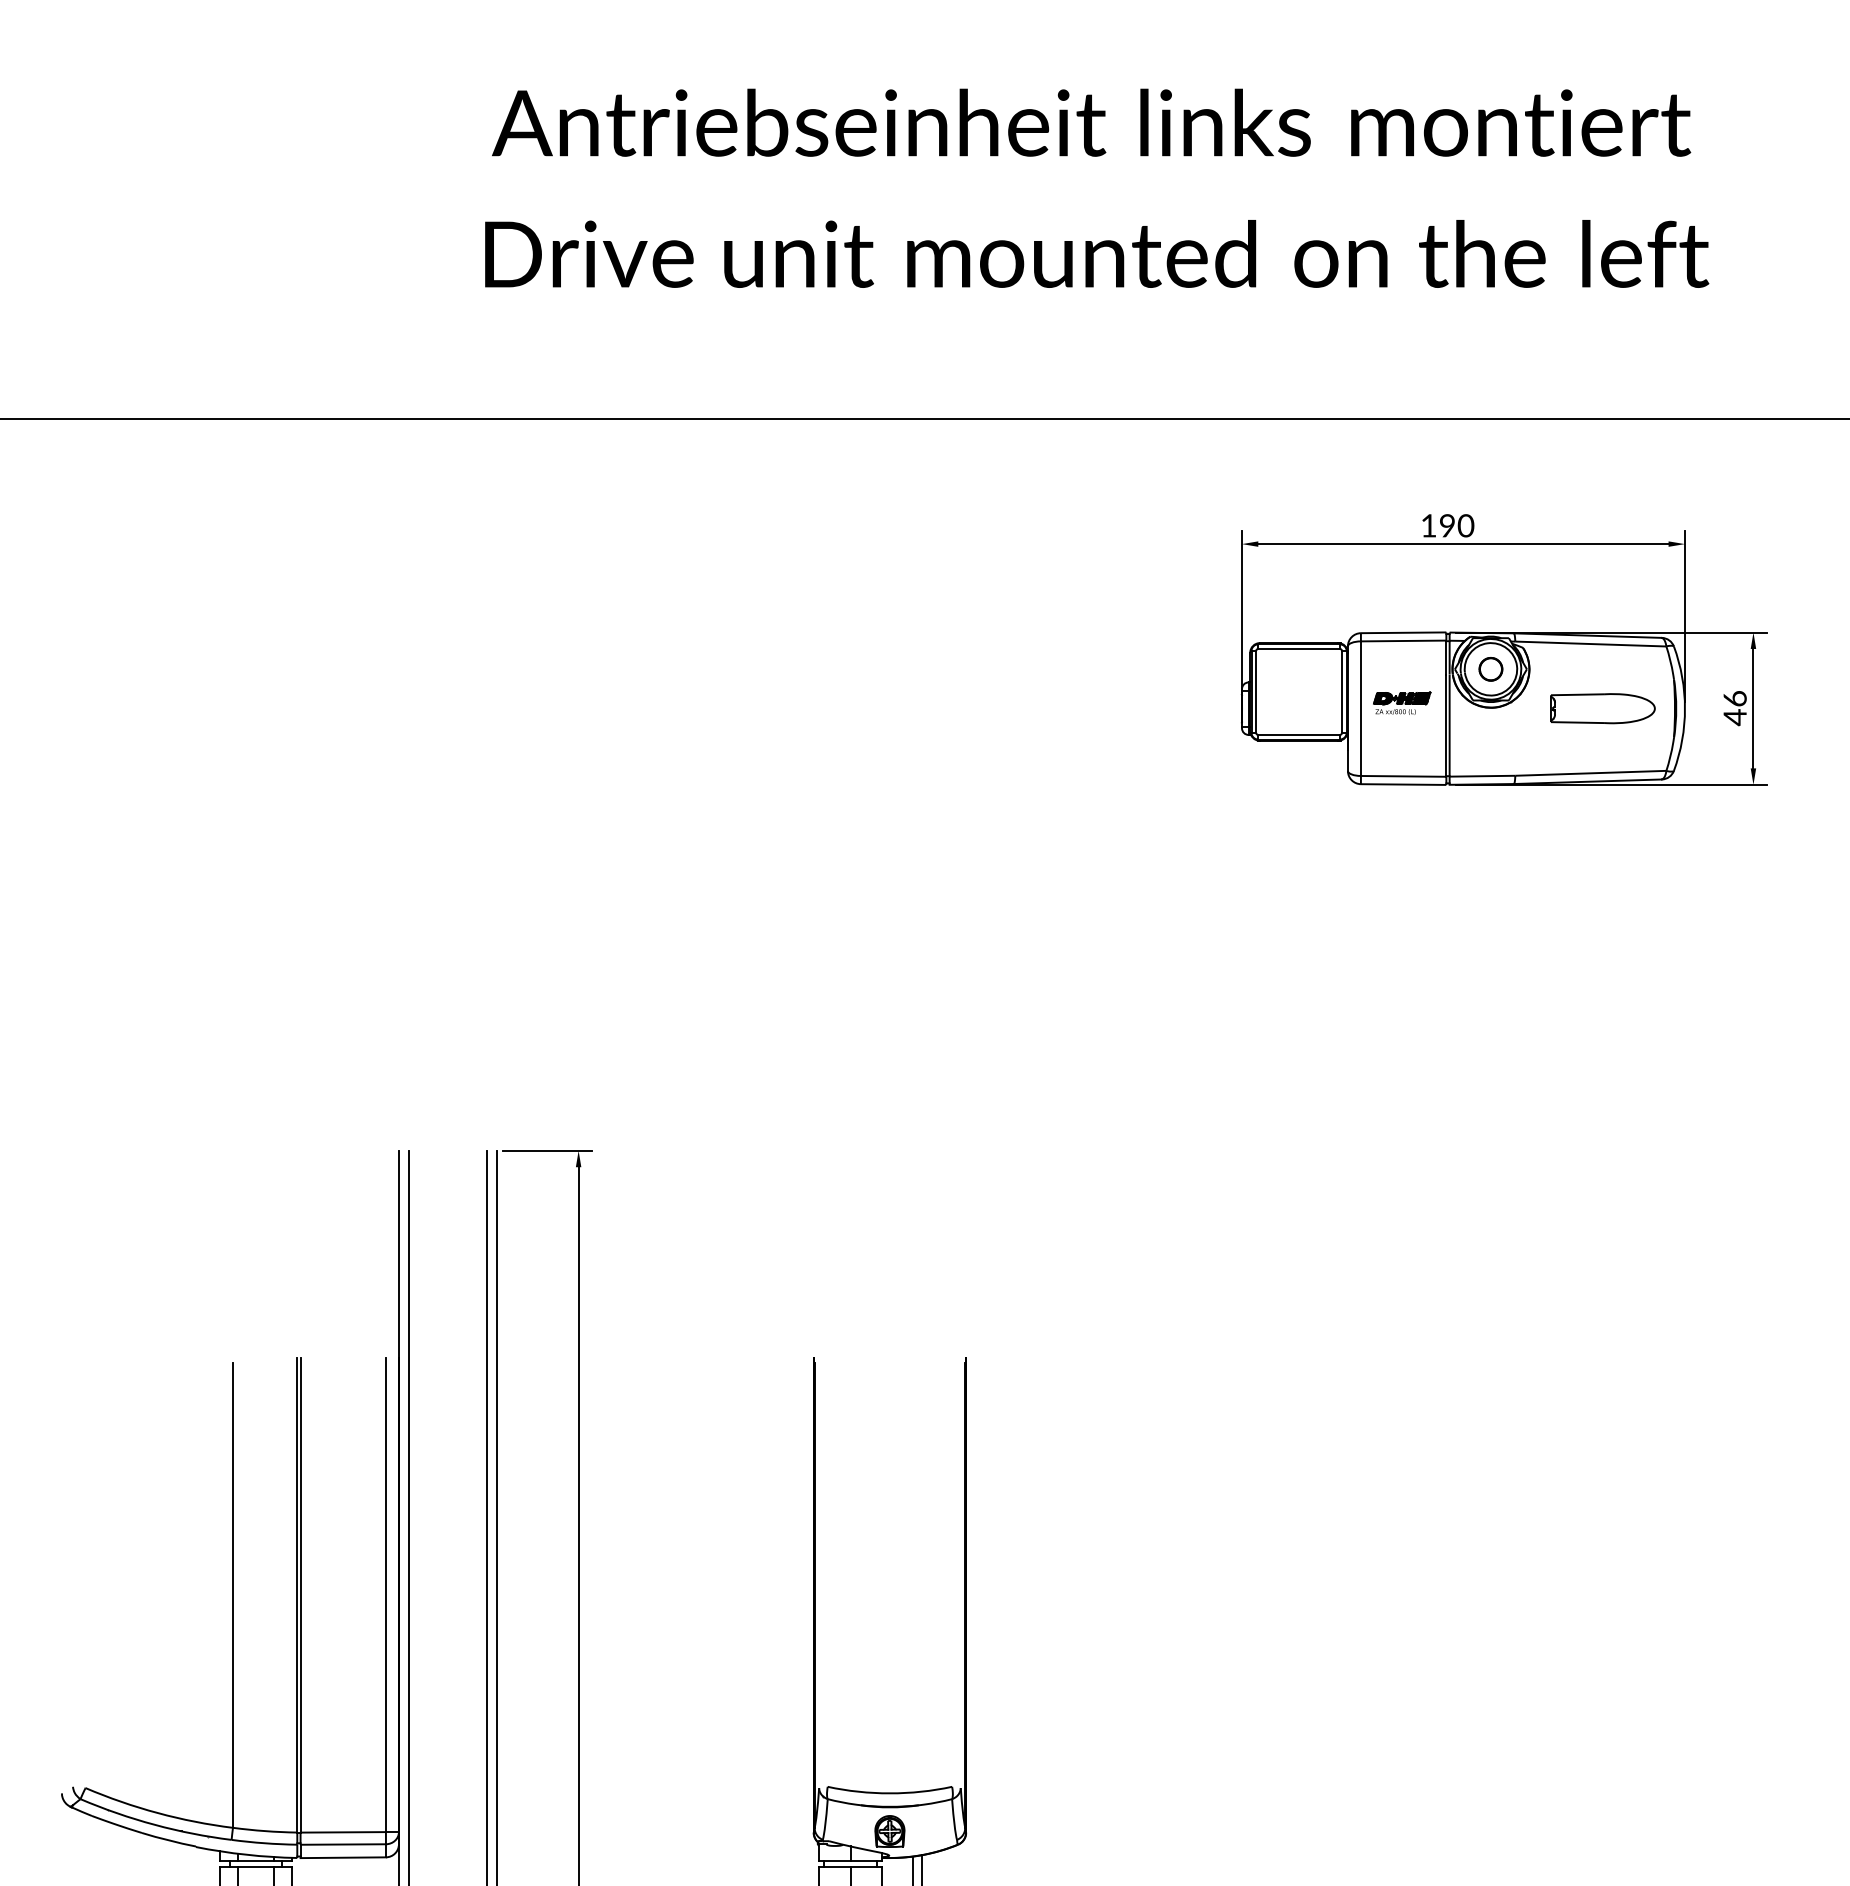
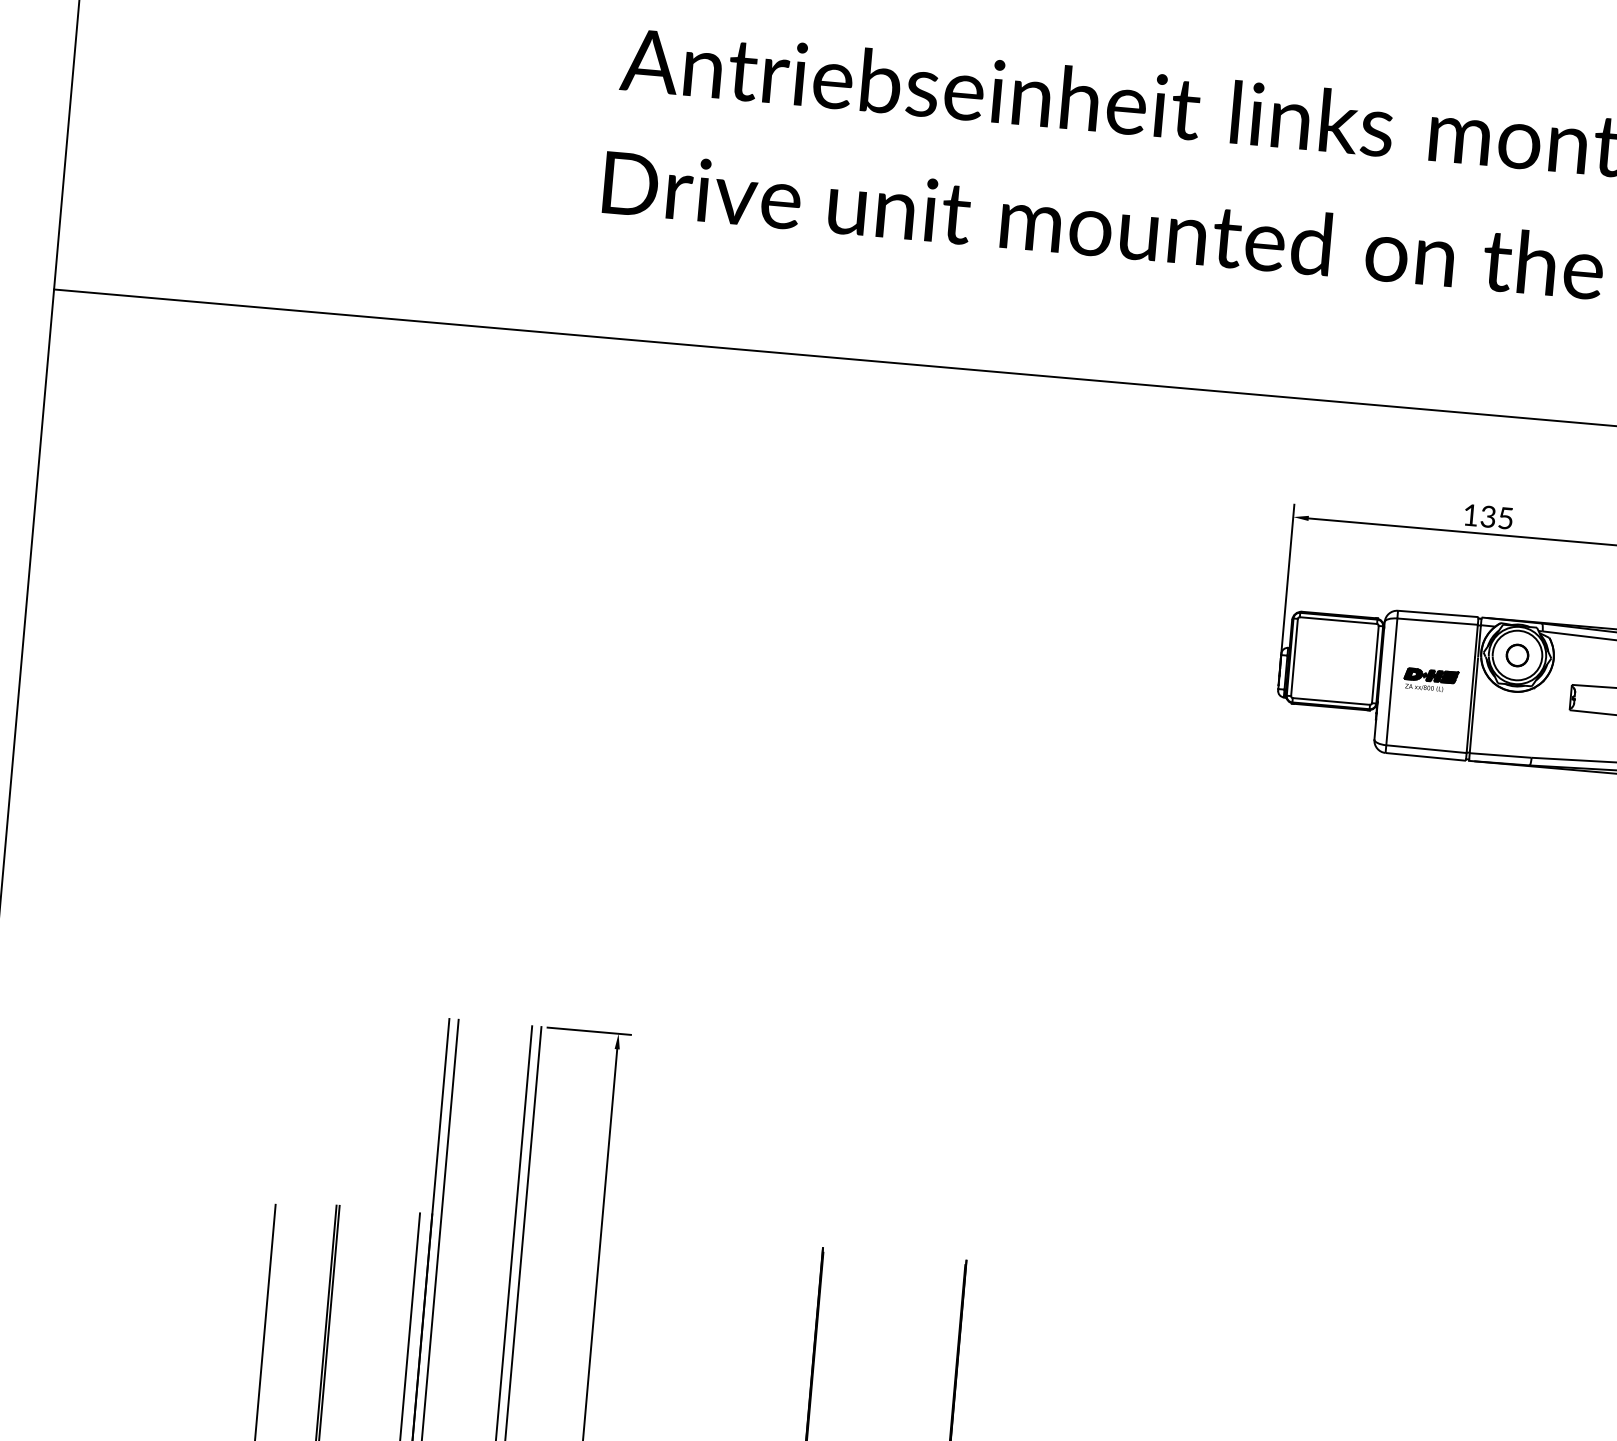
text: (1456, 525) -> (1496, 517), 190 -> 135

